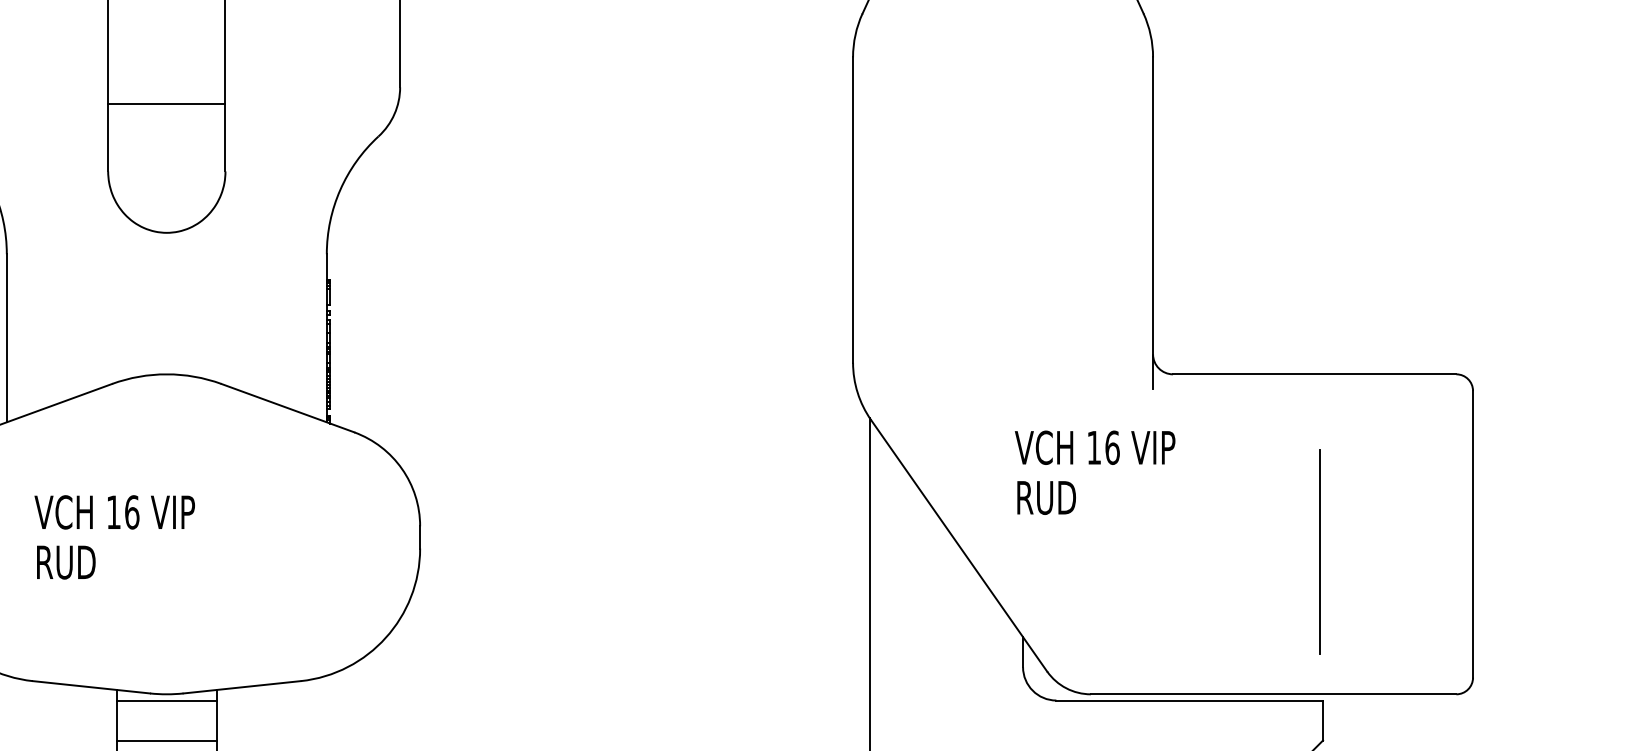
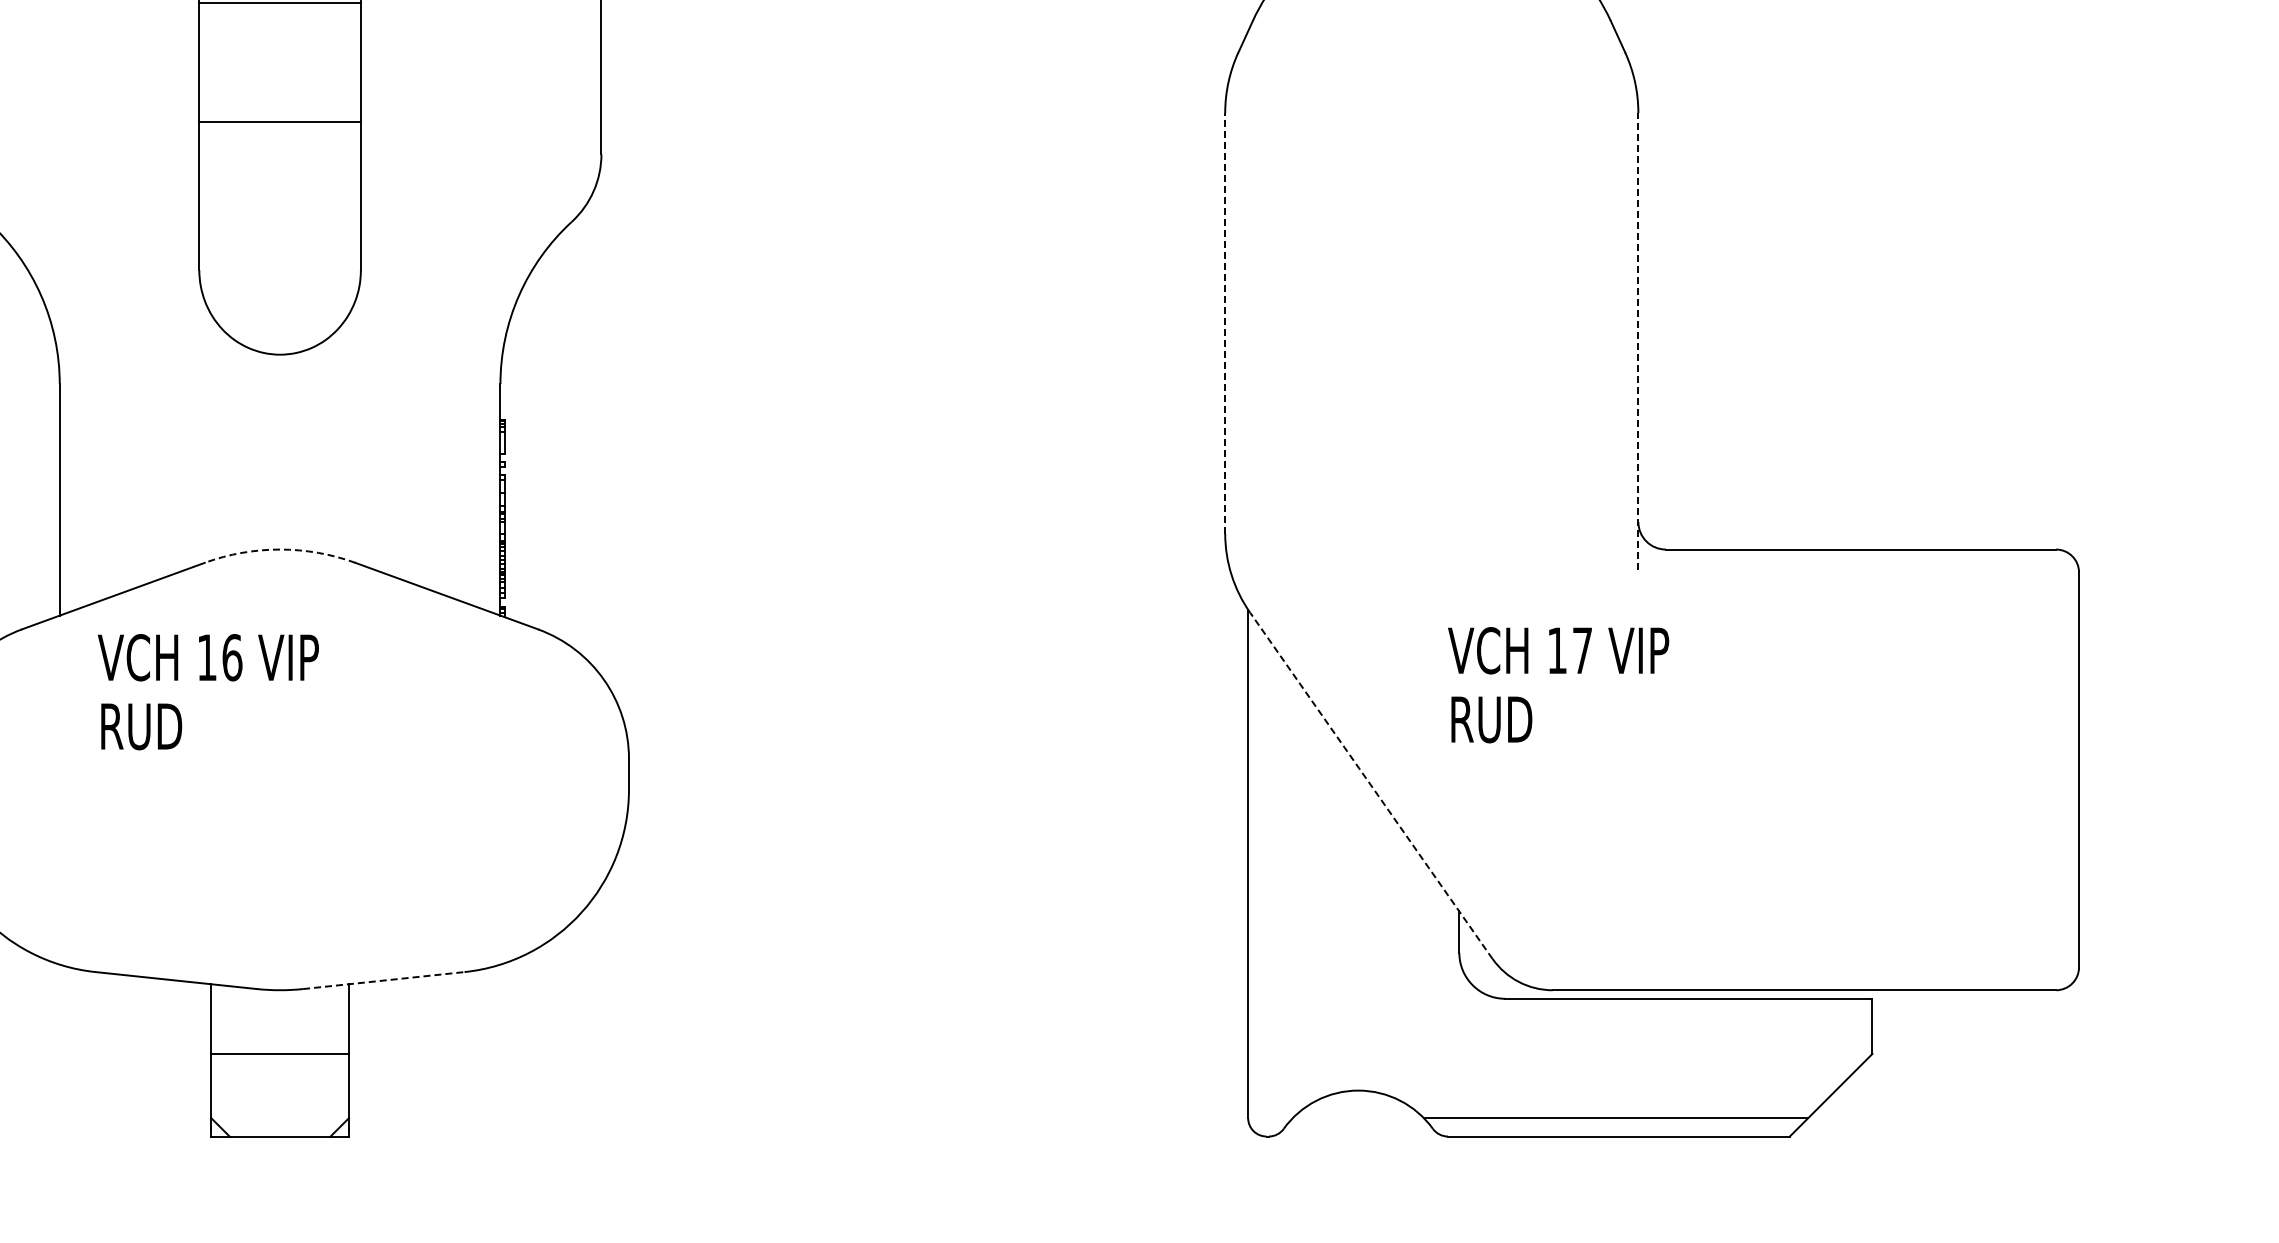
line: (166, 104) -> (279, 122), moved
line: (853, 209) -> (1225, 322), solid -> dashed
line: (1153, 223) -> (1638, 341), solid -> dashed
arc: (167, 374) -> (280, 549), solid -> dashed
text: (1112, 447) -> (1582, 650), 16 -> 17
text: (114, 537) -> (208, 692), moved
line: (959, 545) -> (1371, 785), solid -> dashed
line: (1319, 552) -> (1867, 794), removed
line: (242, 687) -> (384, 980), solid -> dashed
line: (166, 700) -> (279, 998), removed

